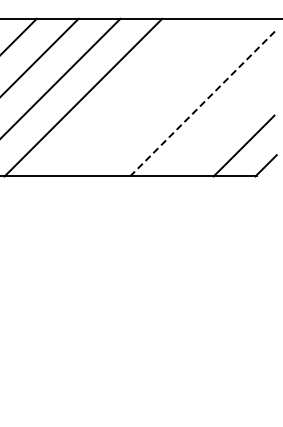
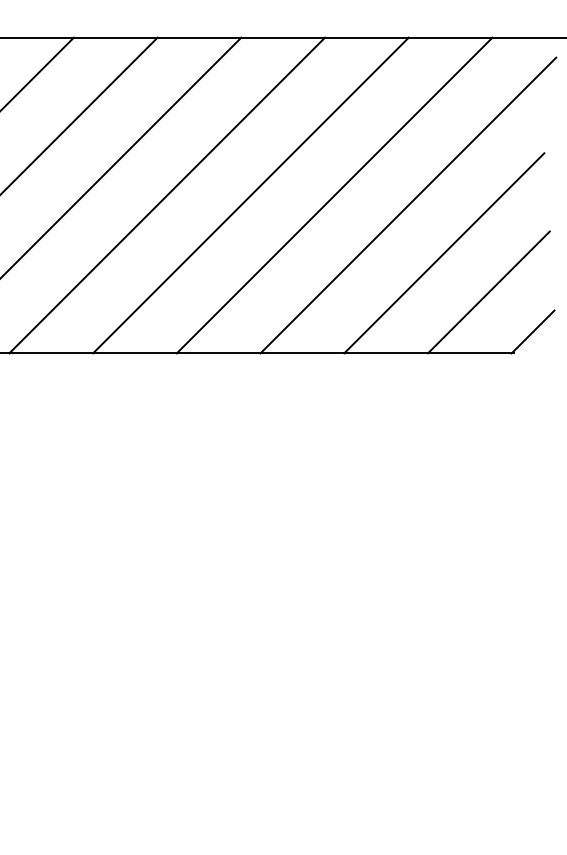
line: (125, 97) -> (251, 195), added
line: (166, 97) -> (333, 195), added
line: (204, 102) -> (409, 205), dashed -> solid
line: (221, 126) -> (443, 253), added

